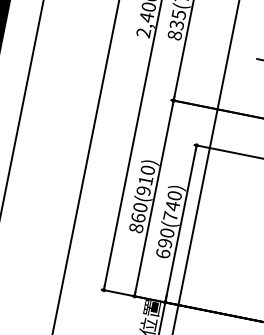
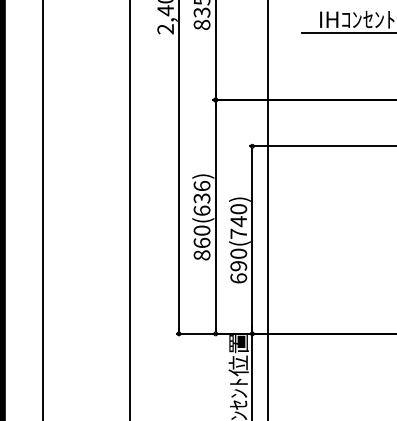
text: (145, 179) -> (201, 197), 860(910) -> 860(636)

